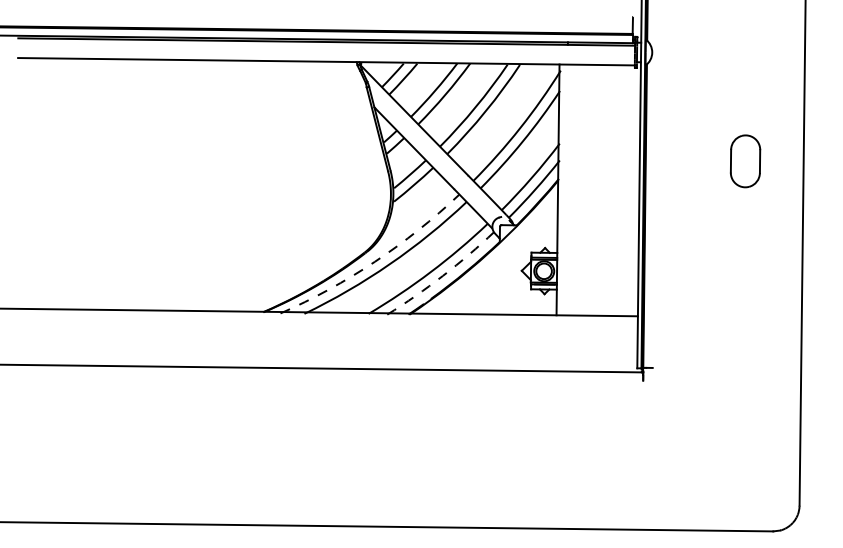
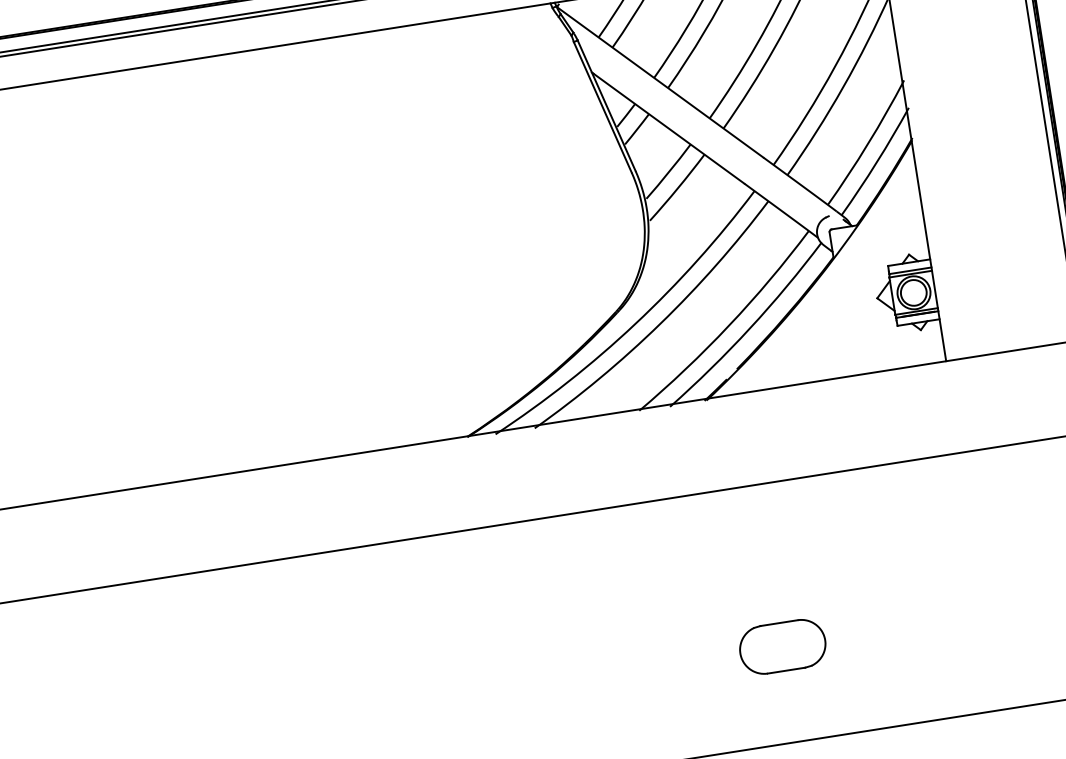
arc: (374, 261) -> (634, 323), dashed -> solid
arc: (442, 275) -> (749, 327), dashed -> solid
part: (430, 468) -> (782, 645), added

